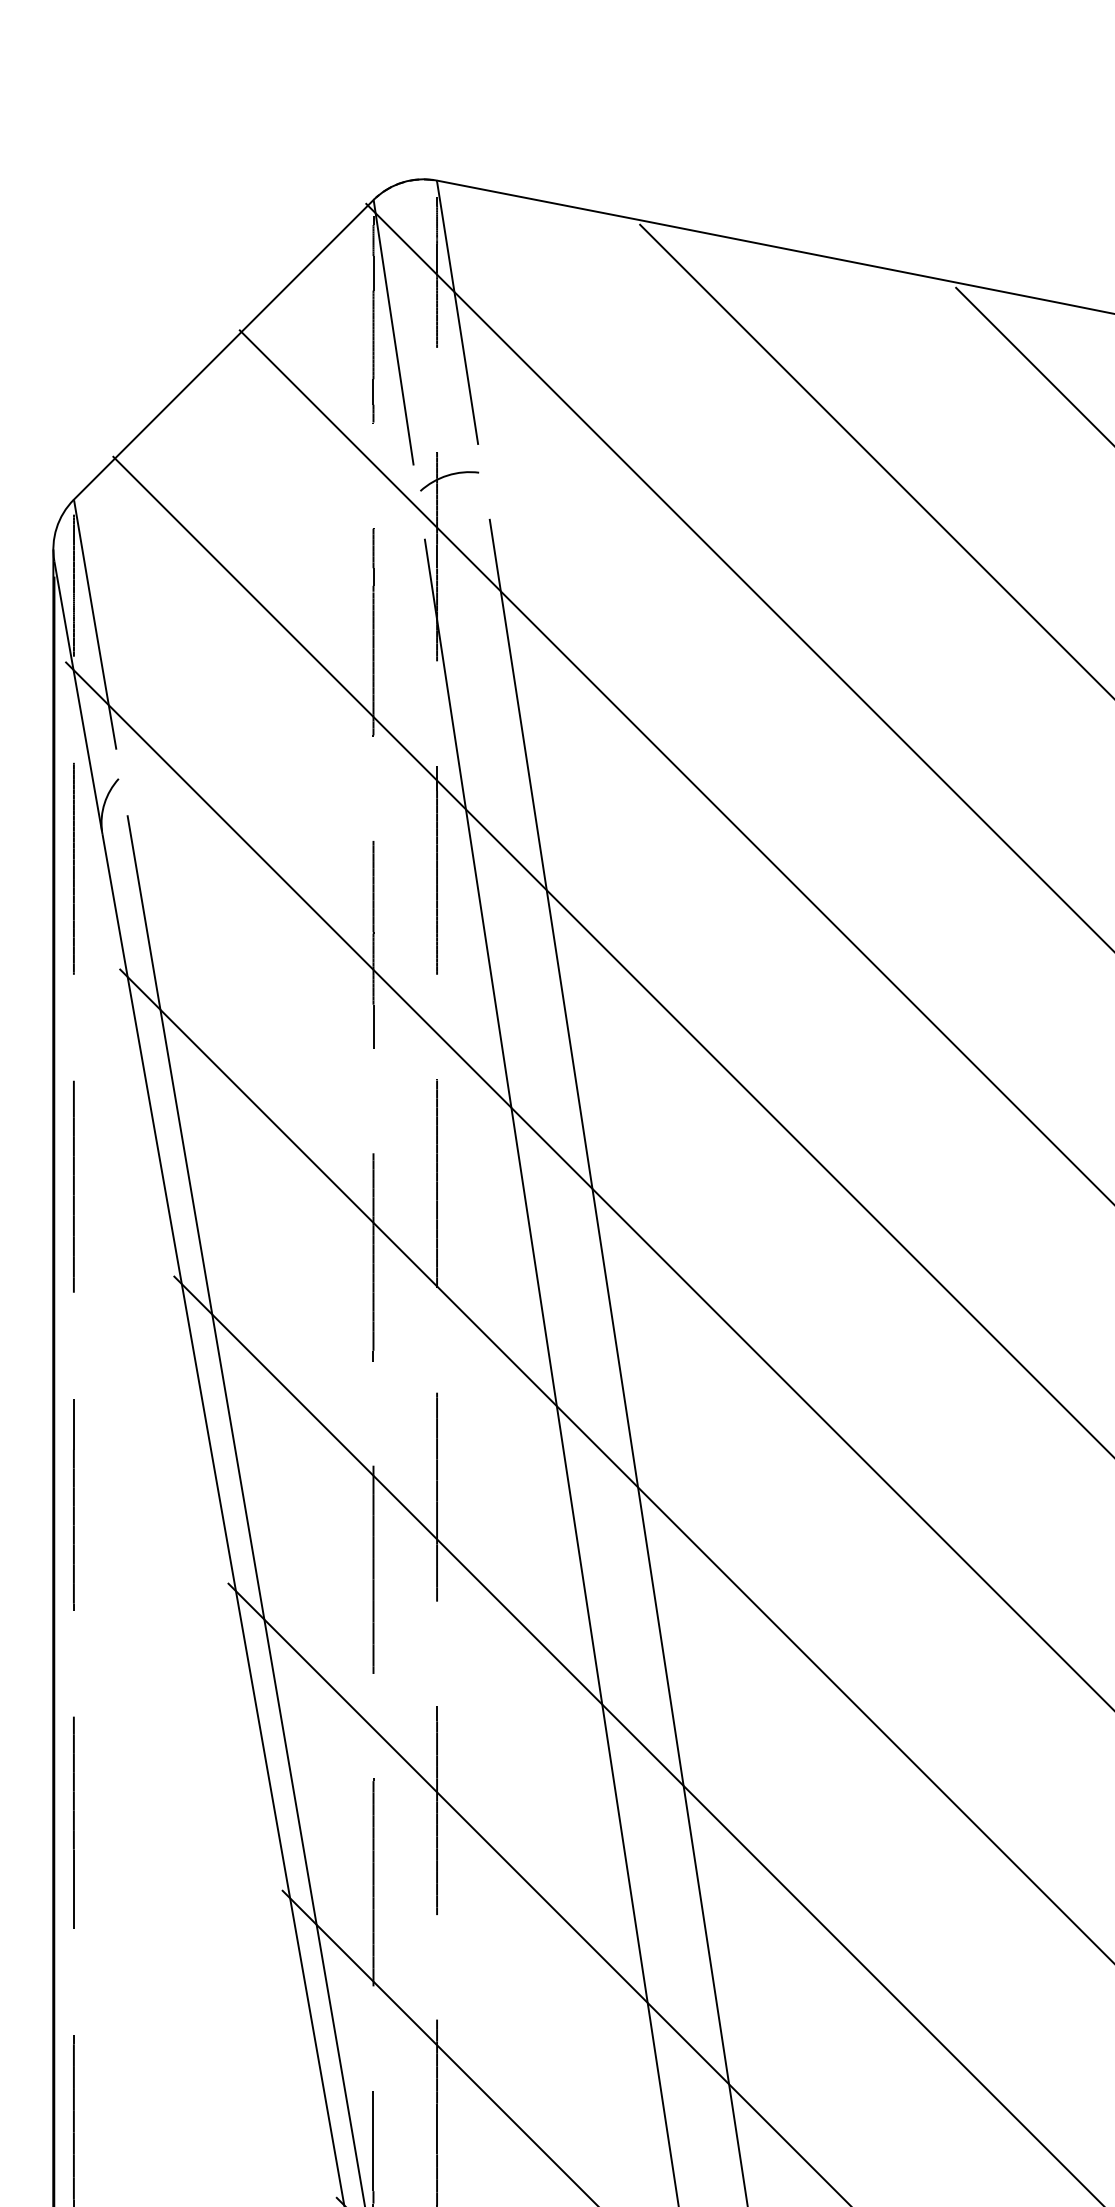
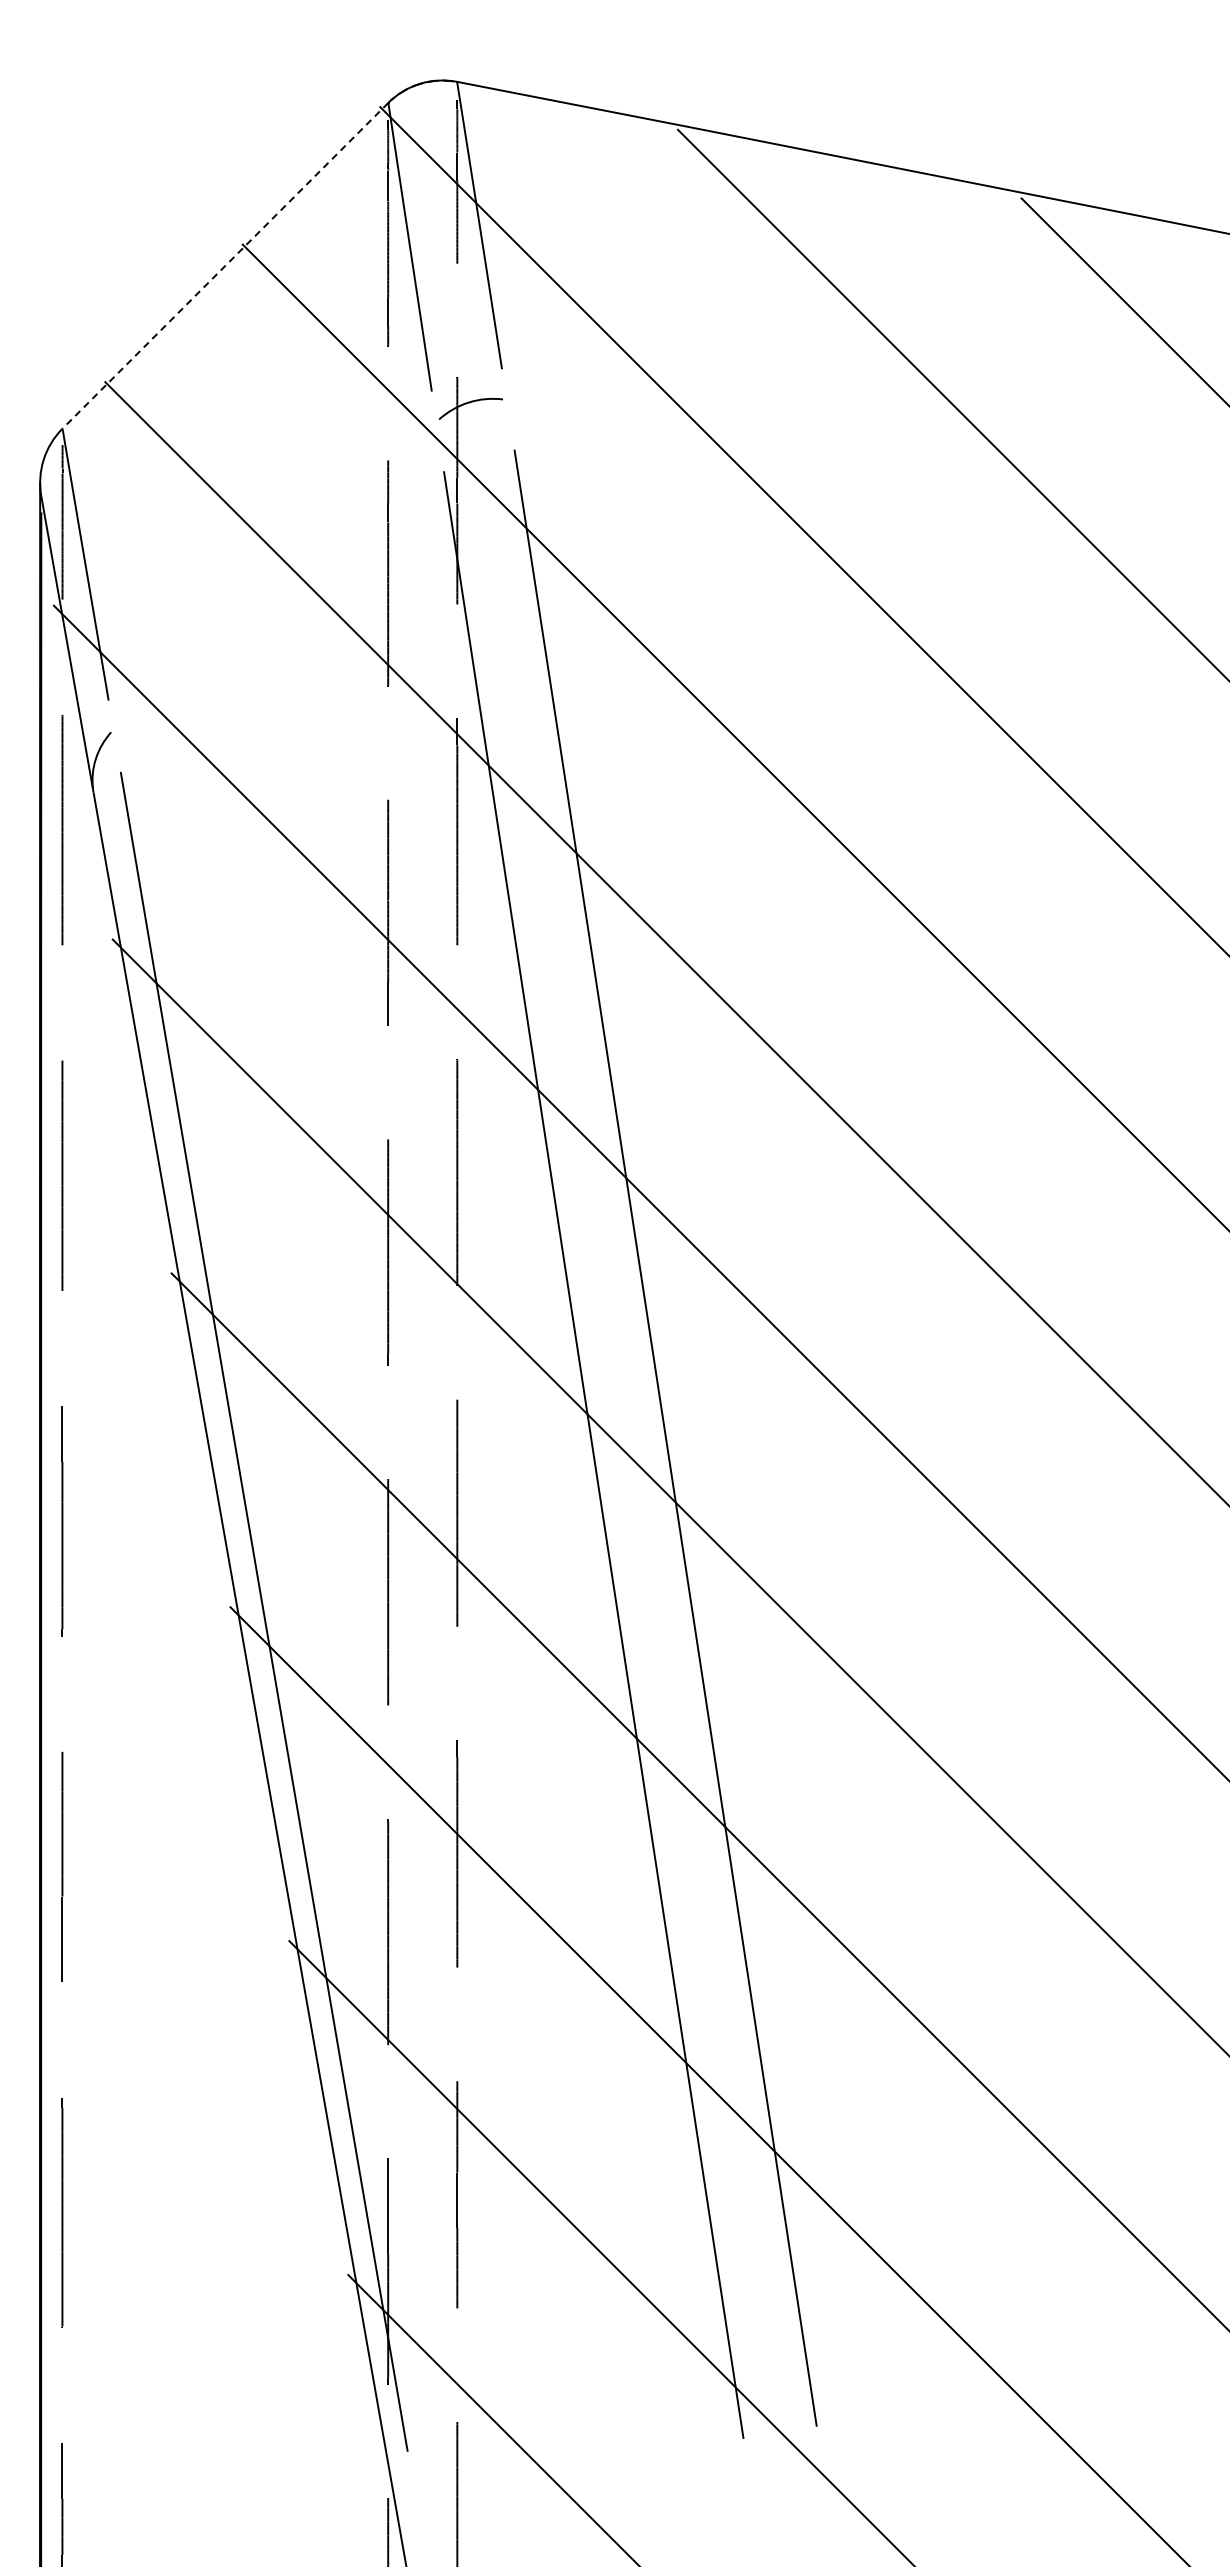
line: (223, 350) -> (225, 266), solid -> dashed

